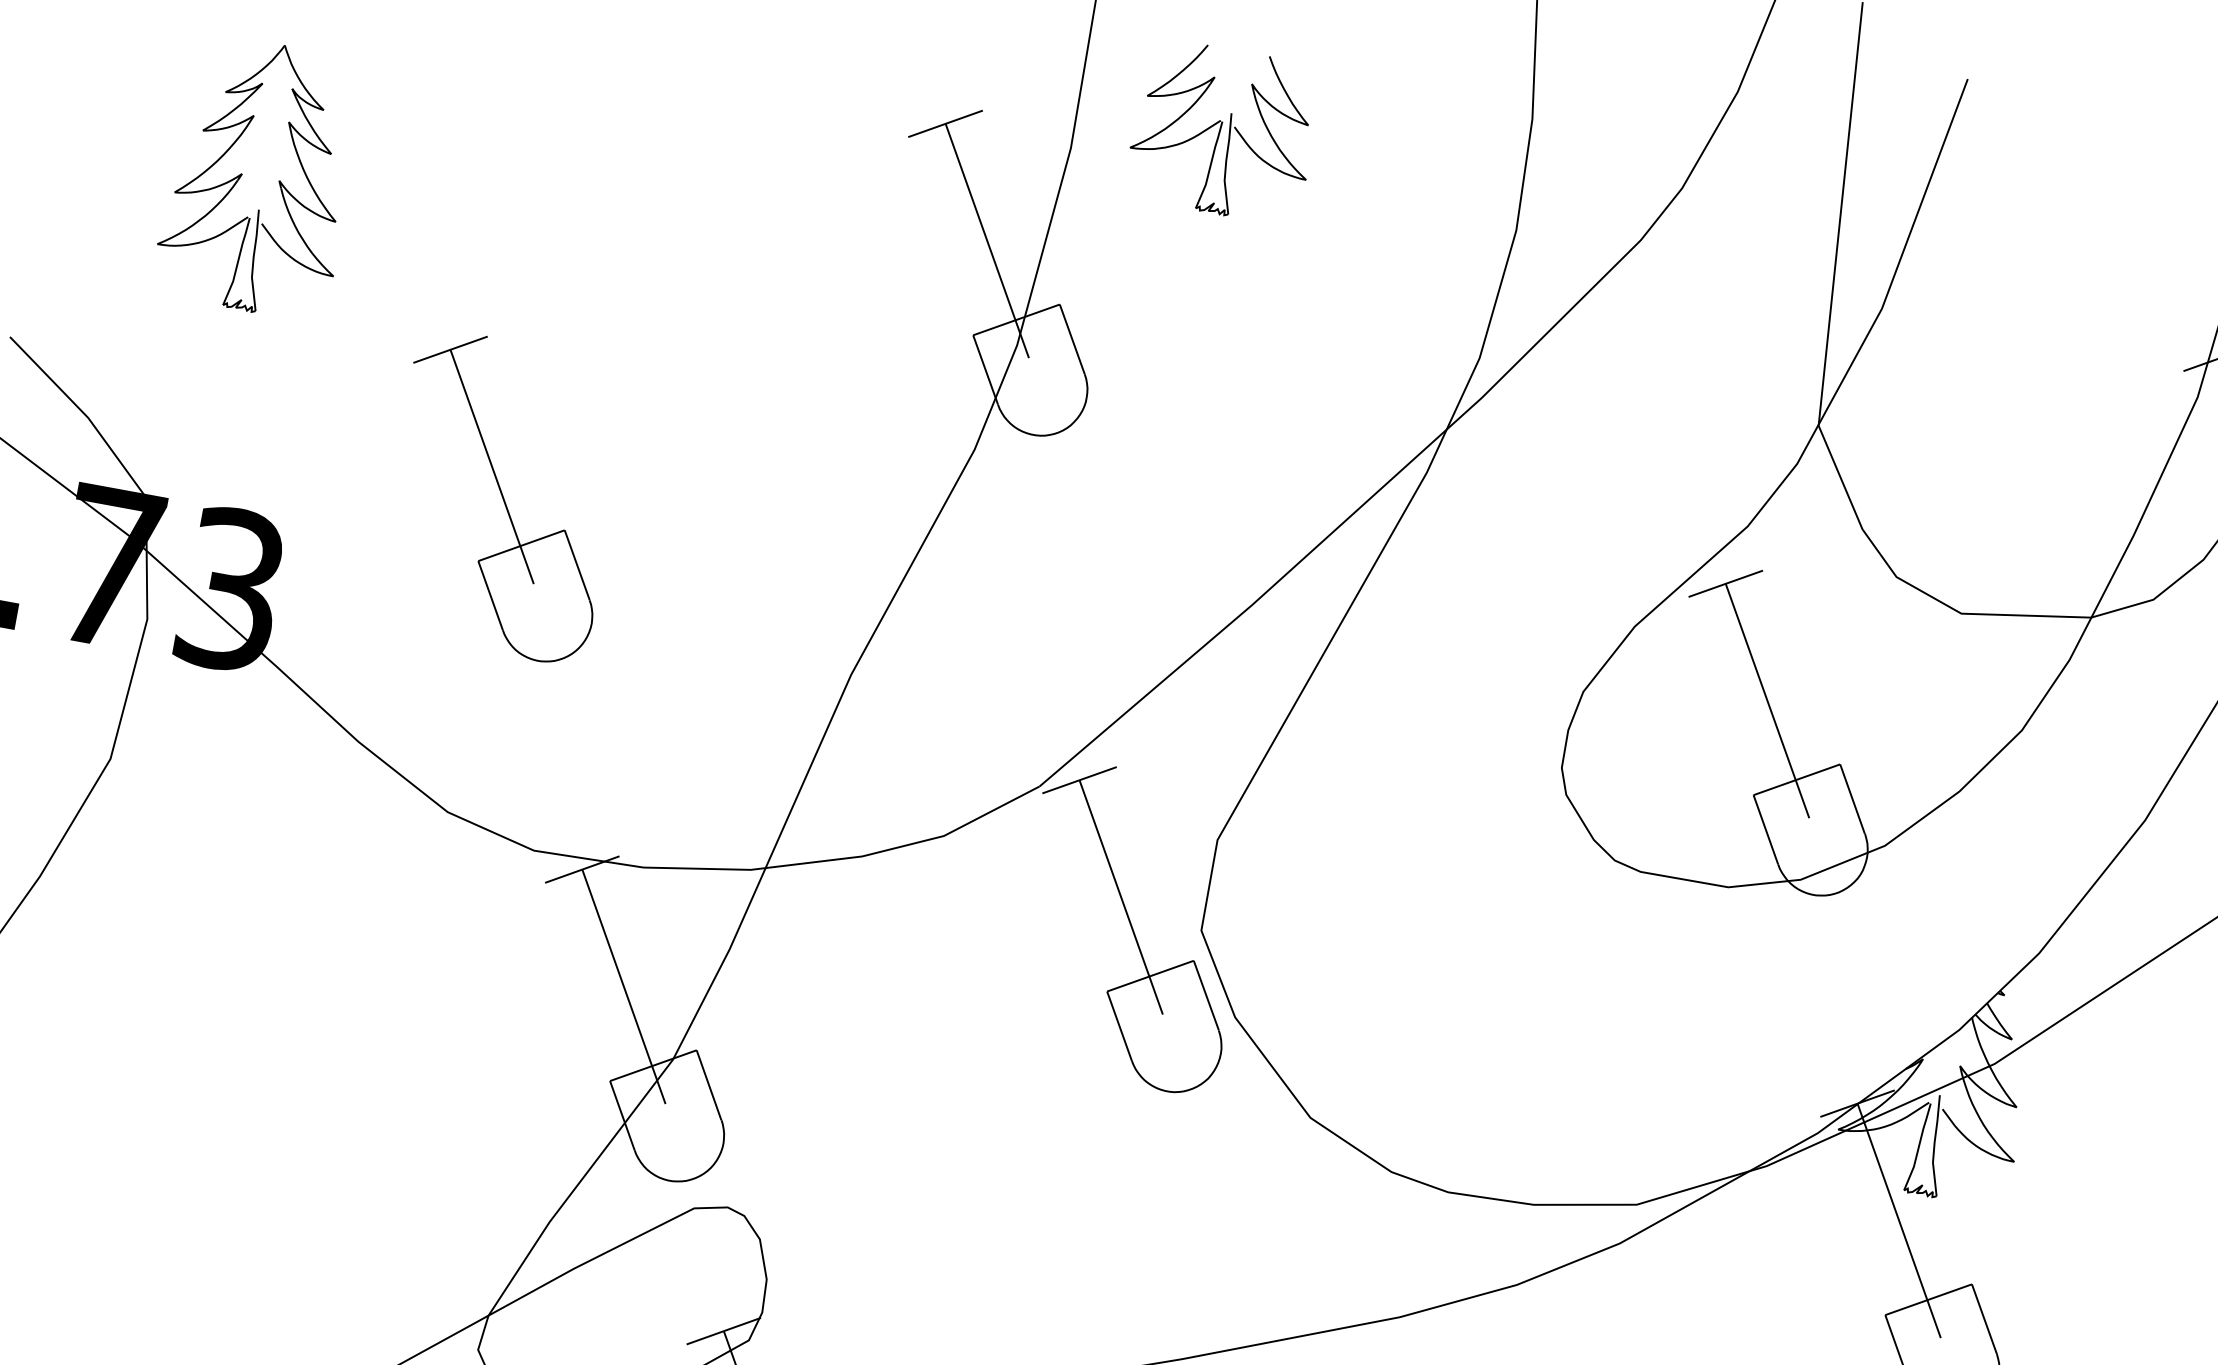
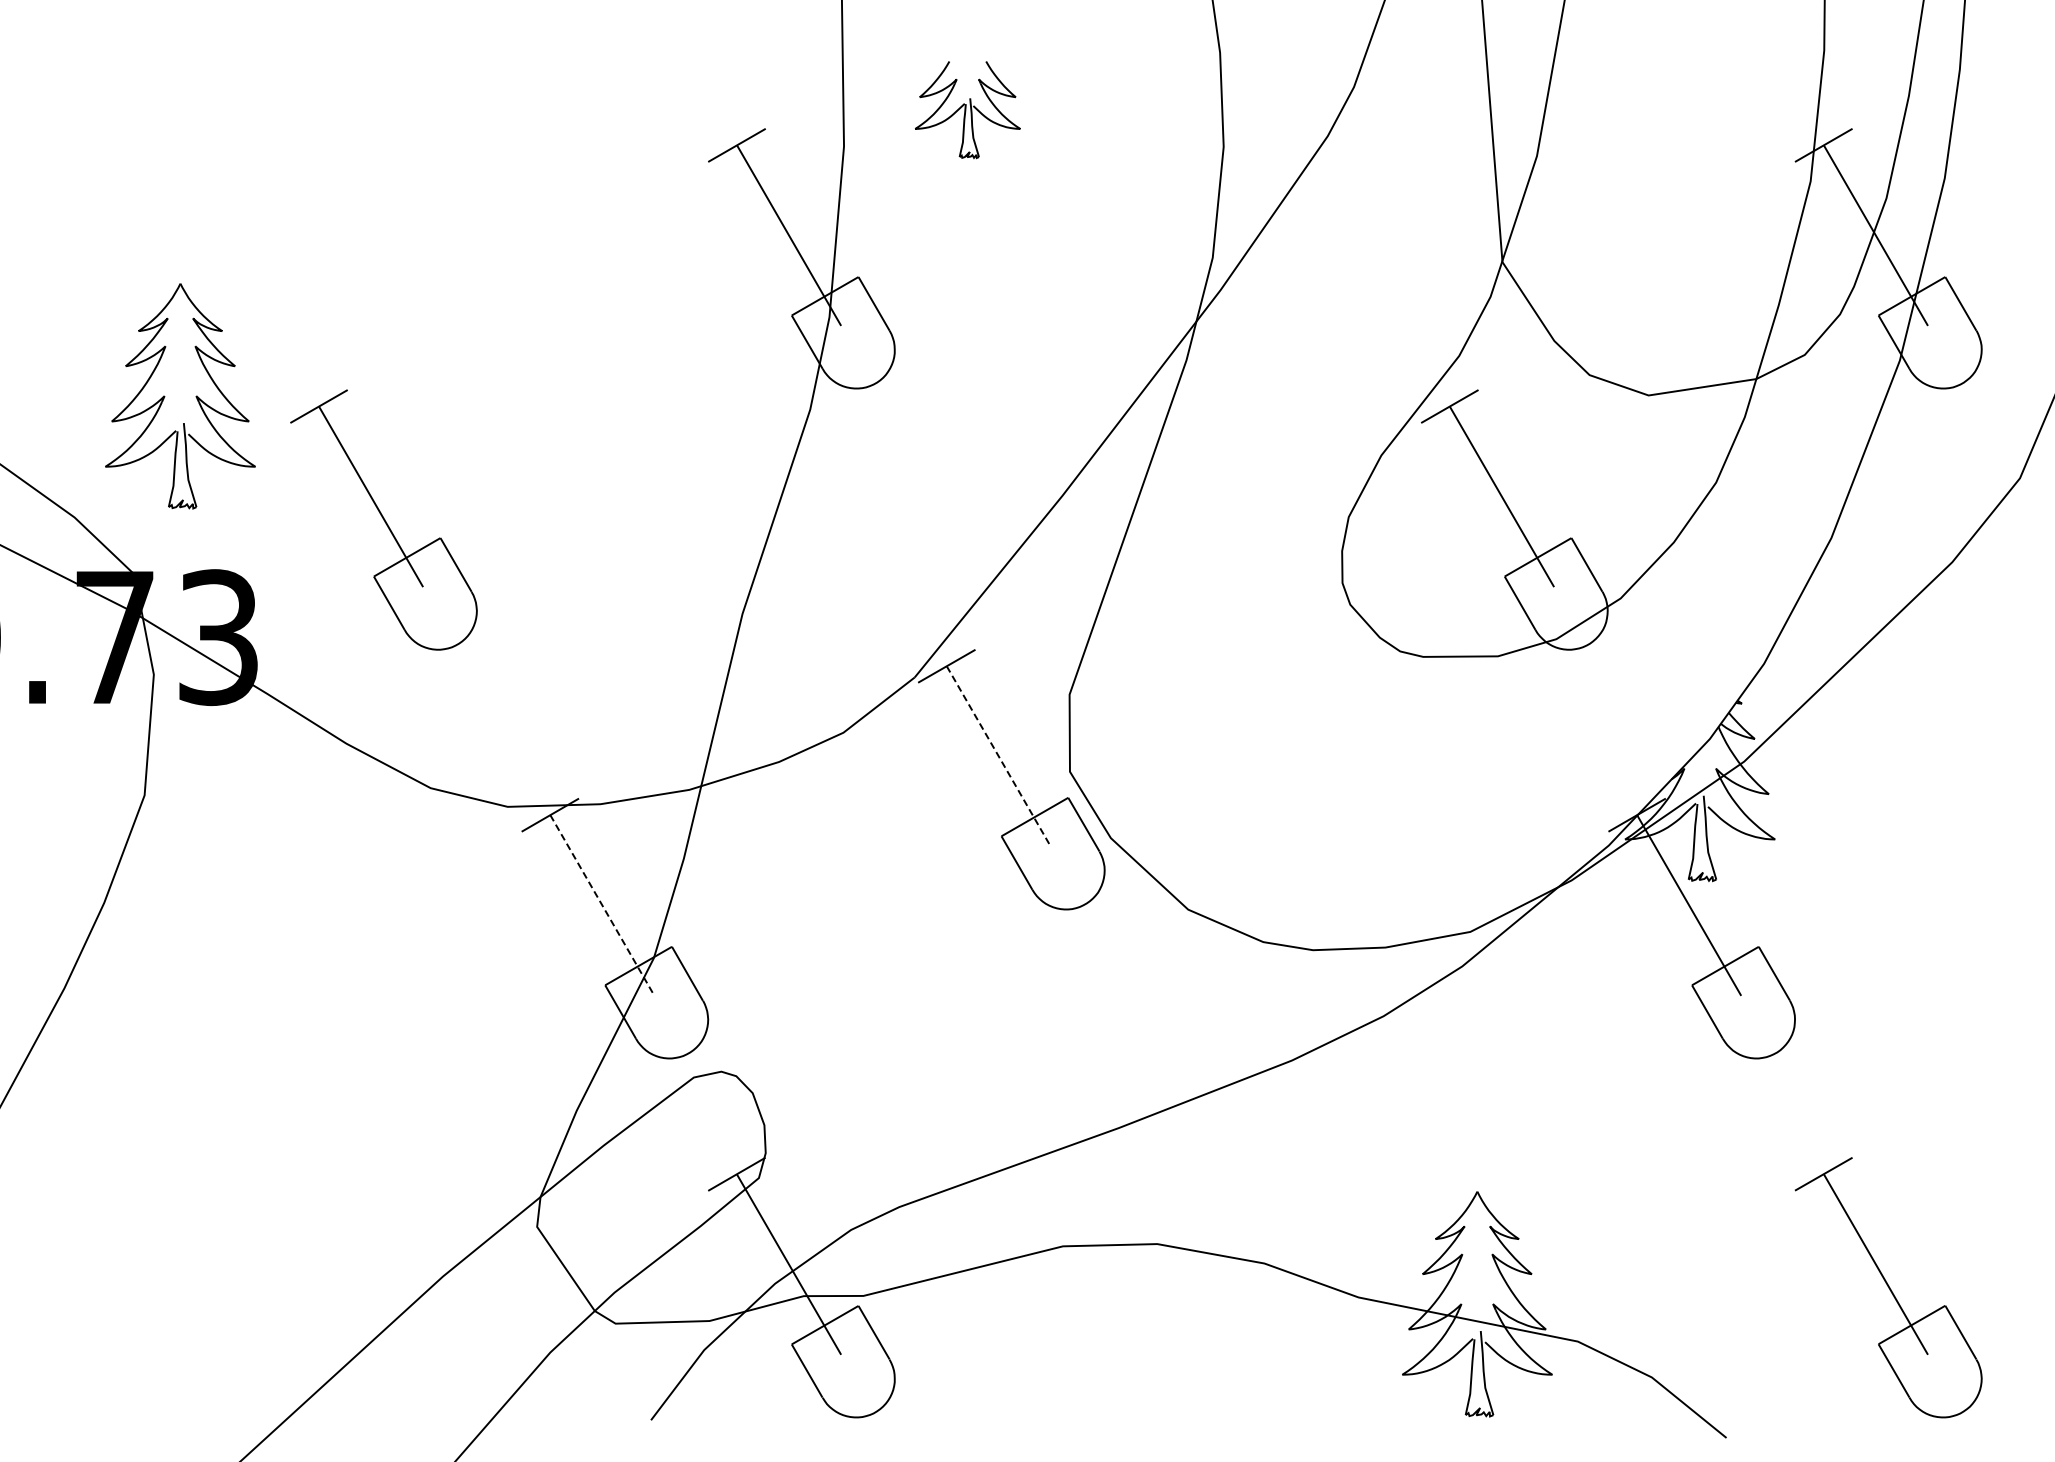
part: (1223, 131) -> (967, 109), size x0.7
part: (243, 174) -> (165, 396), moved
part: (501, 496) -> (383, 519), moved
line: (1121, 898) -> (999, 757), solid -> dashed
line: (624, 986) -> (602, 905), solid -> dashed

